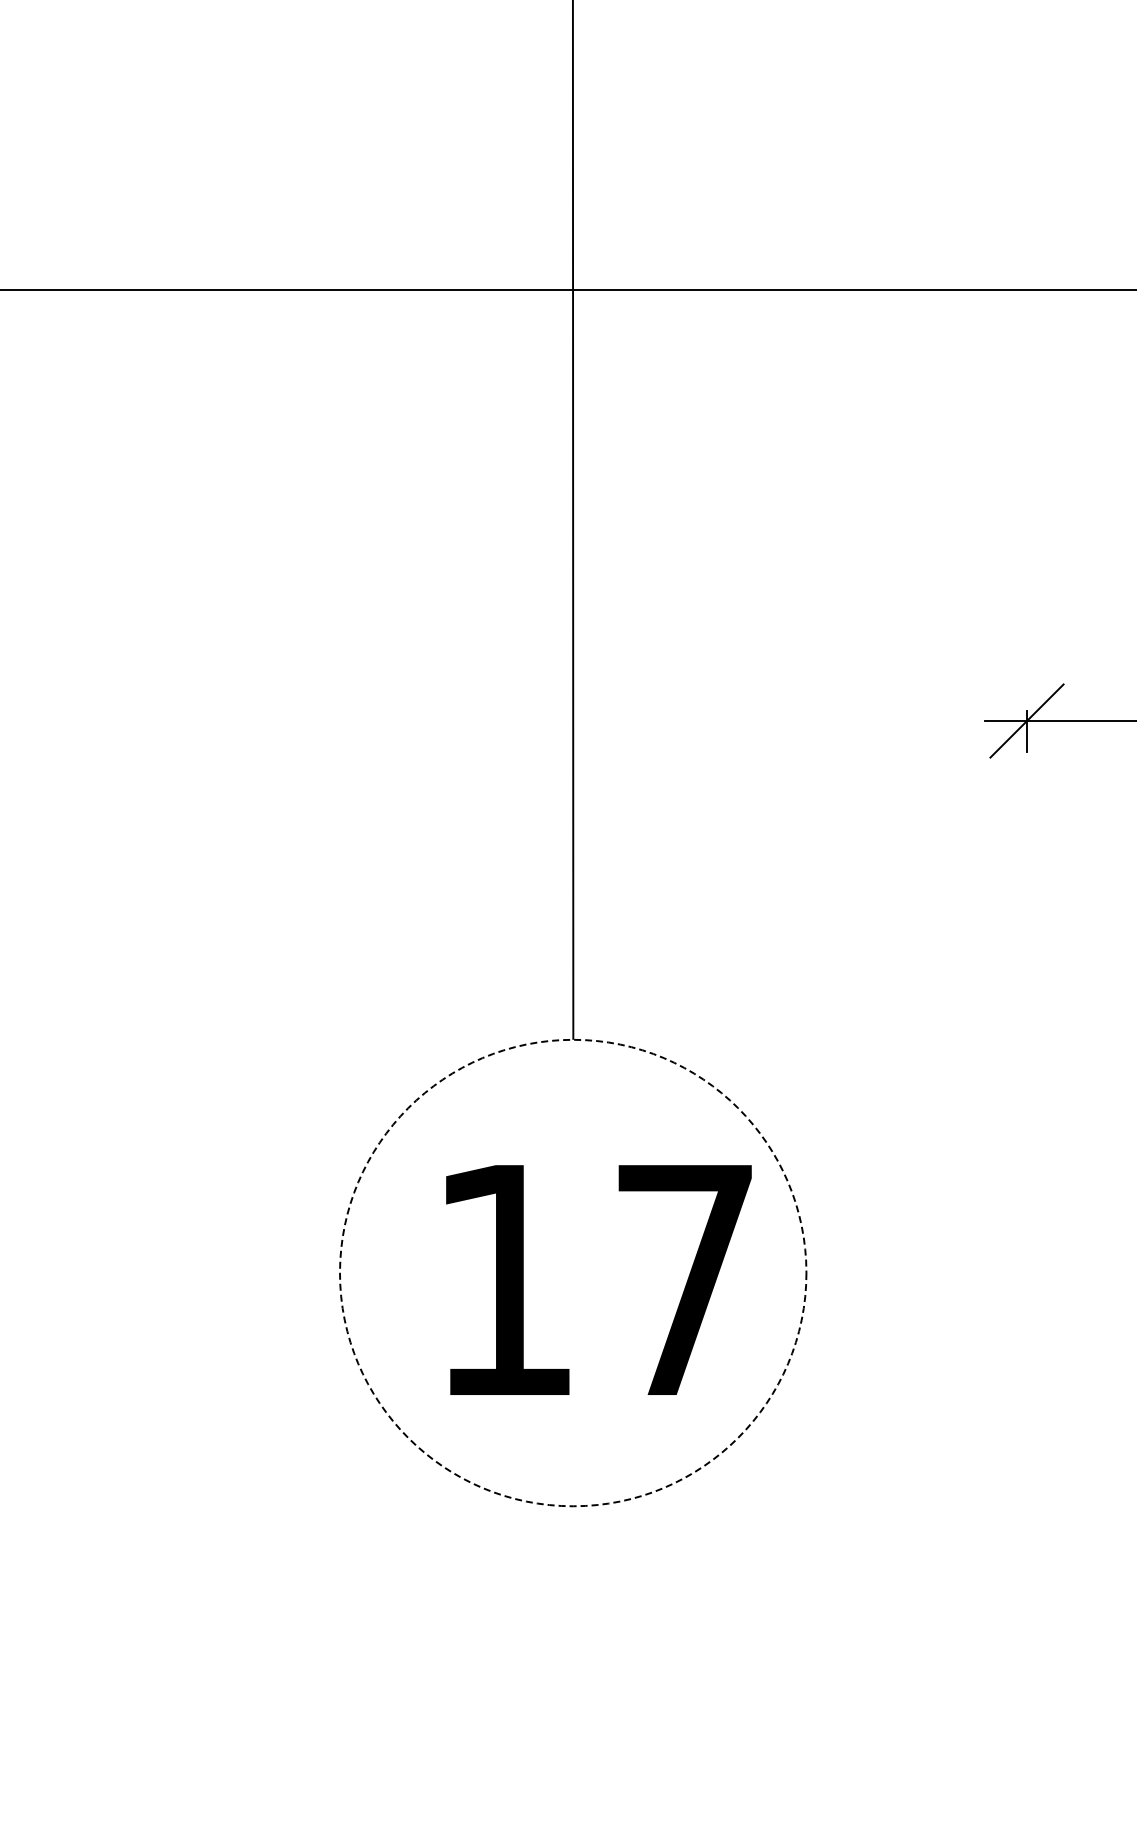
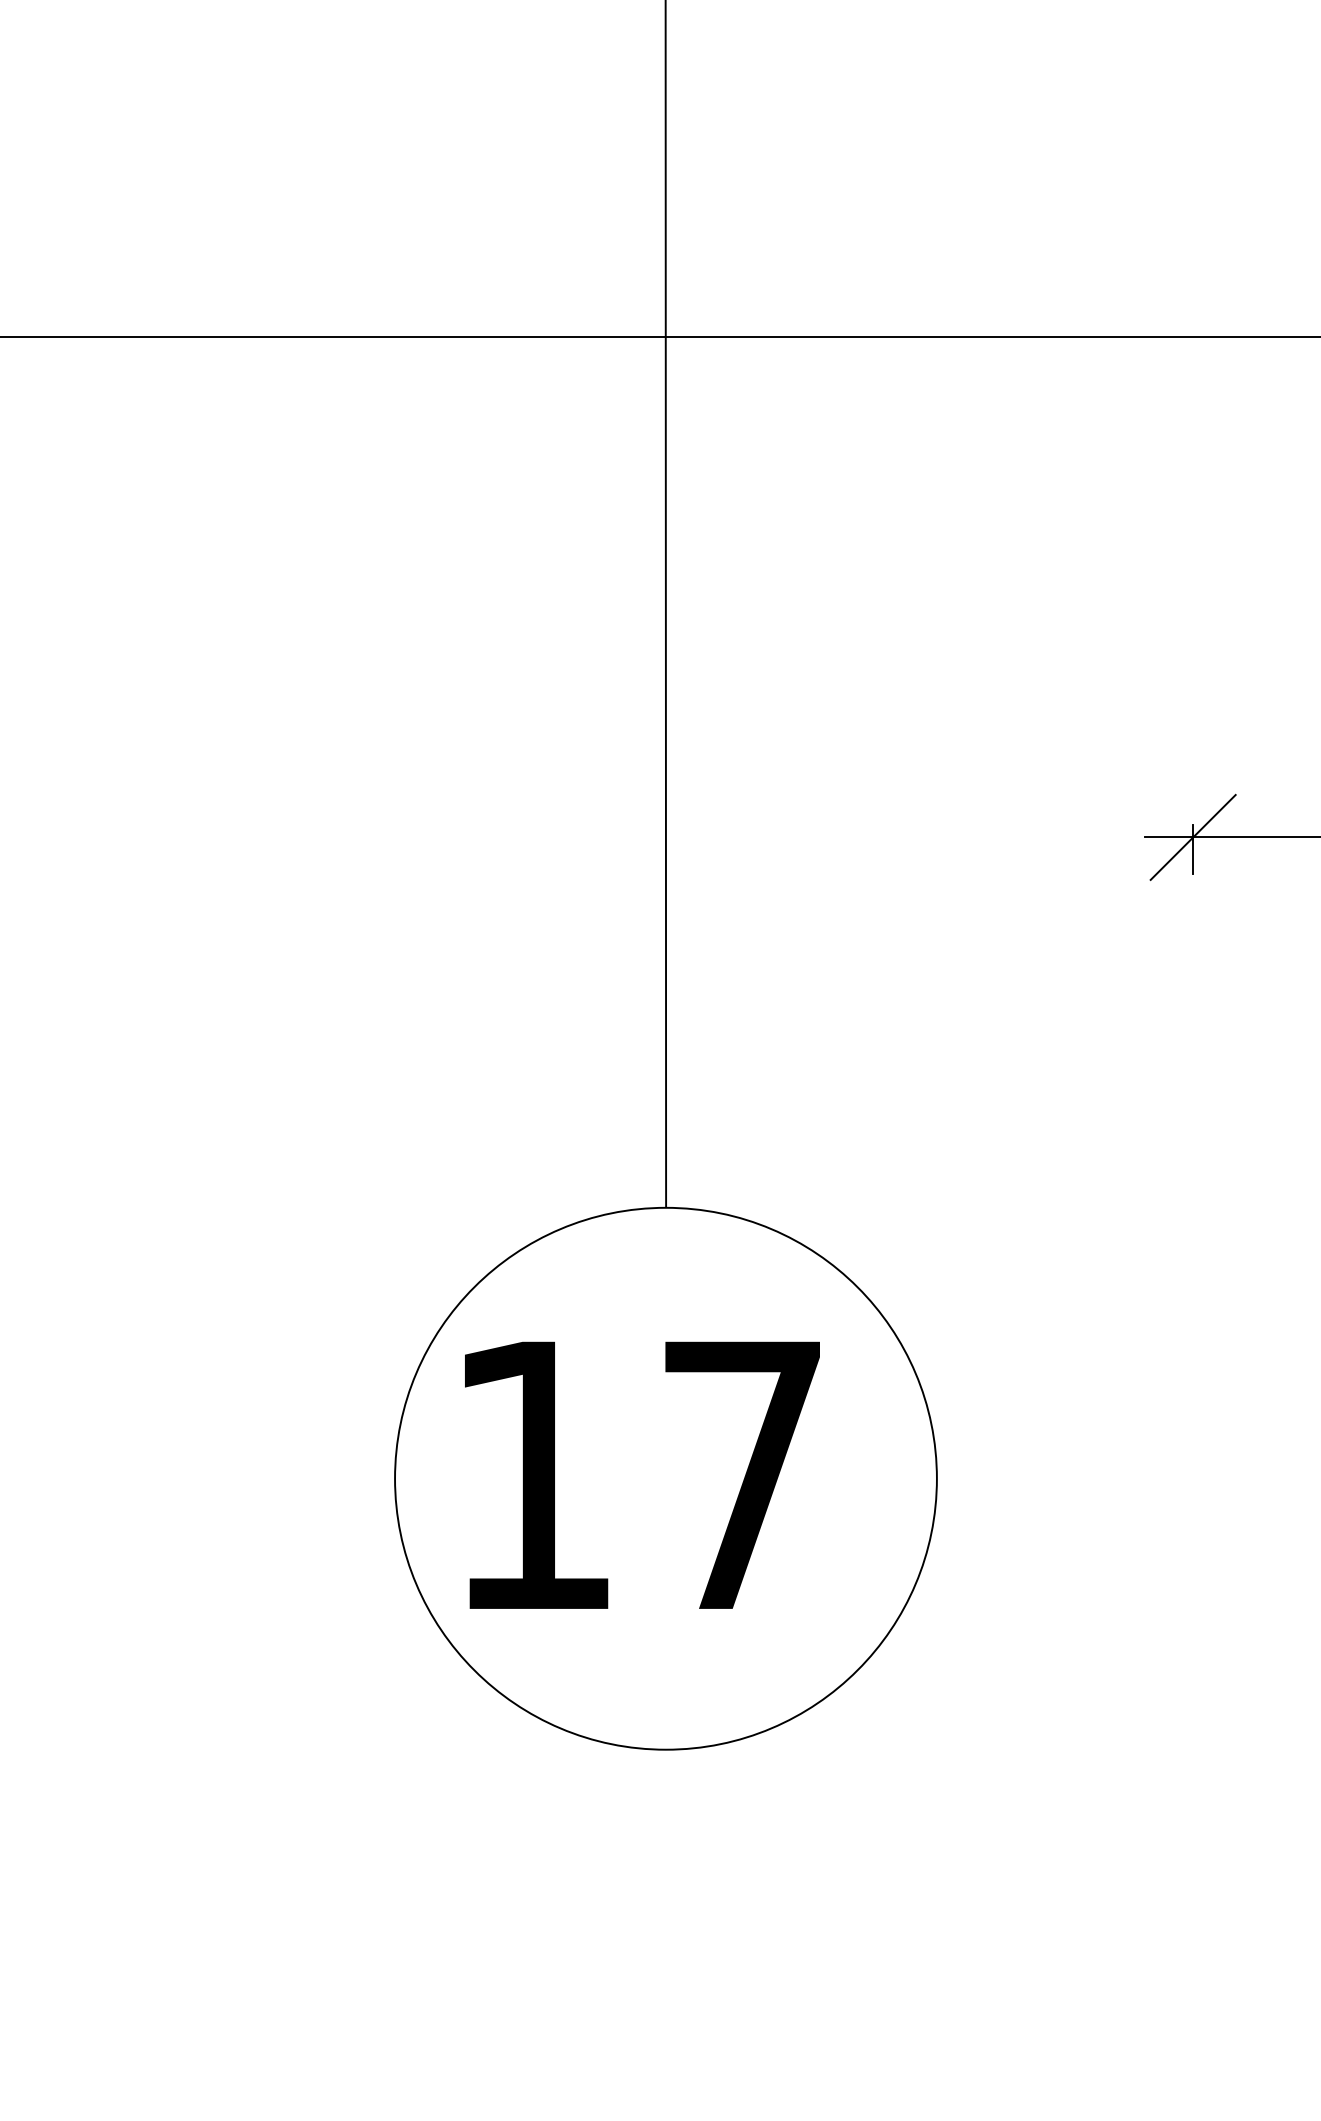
circle: (572, 1272) -> (665, 1478), dashed -> solid
text: (598, 1279) -> (641, 1474), moved

